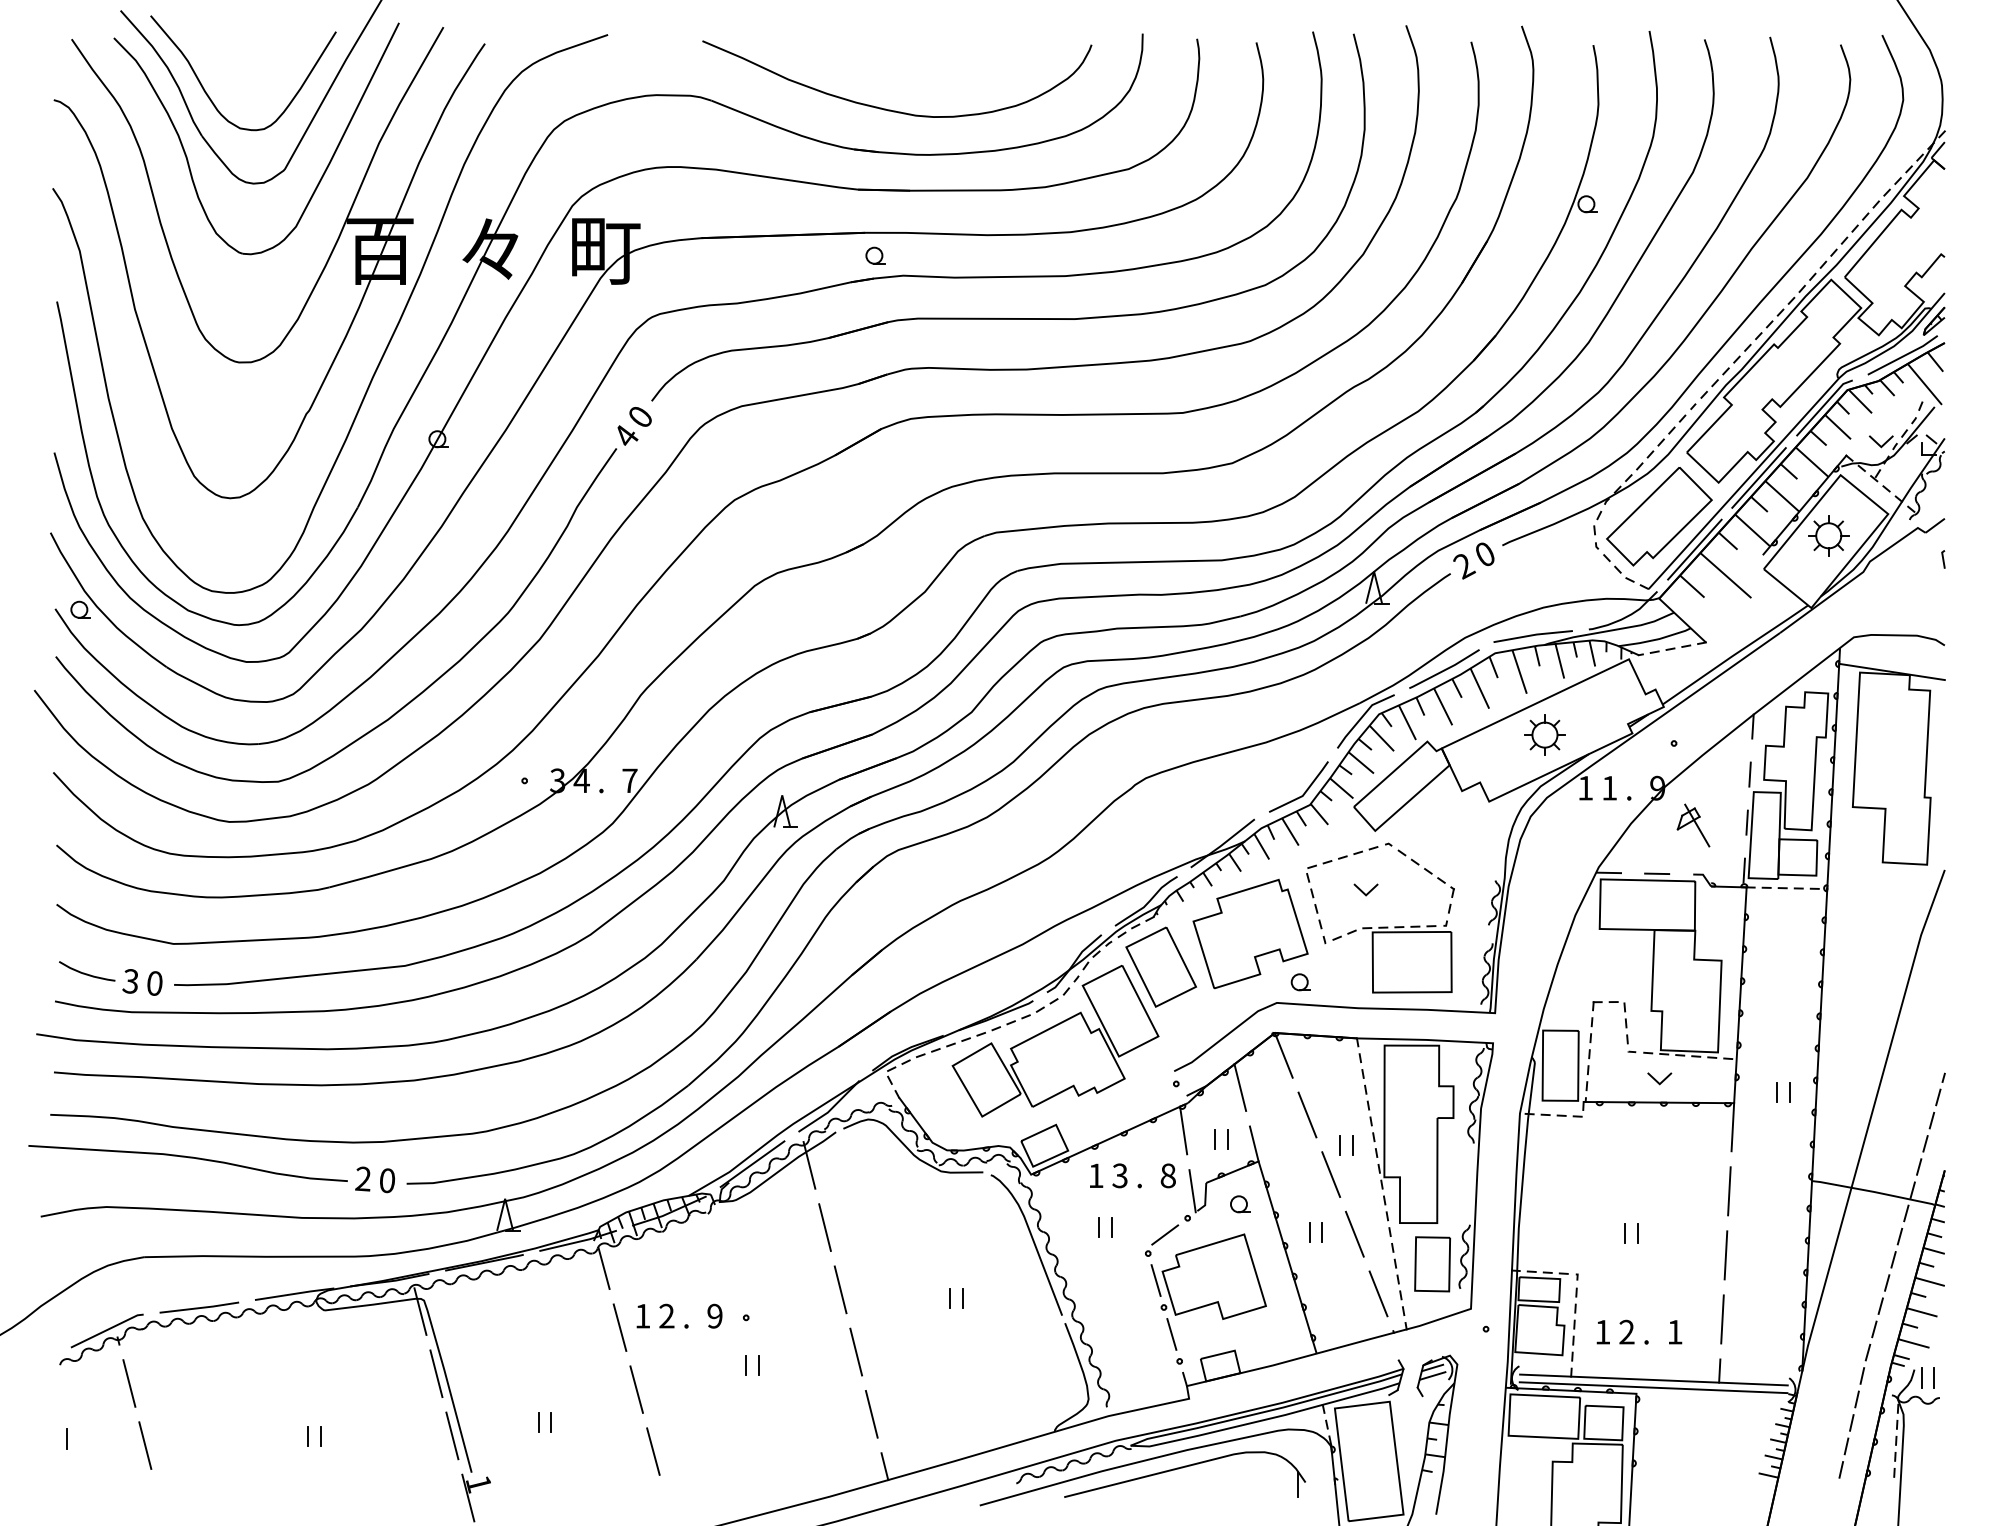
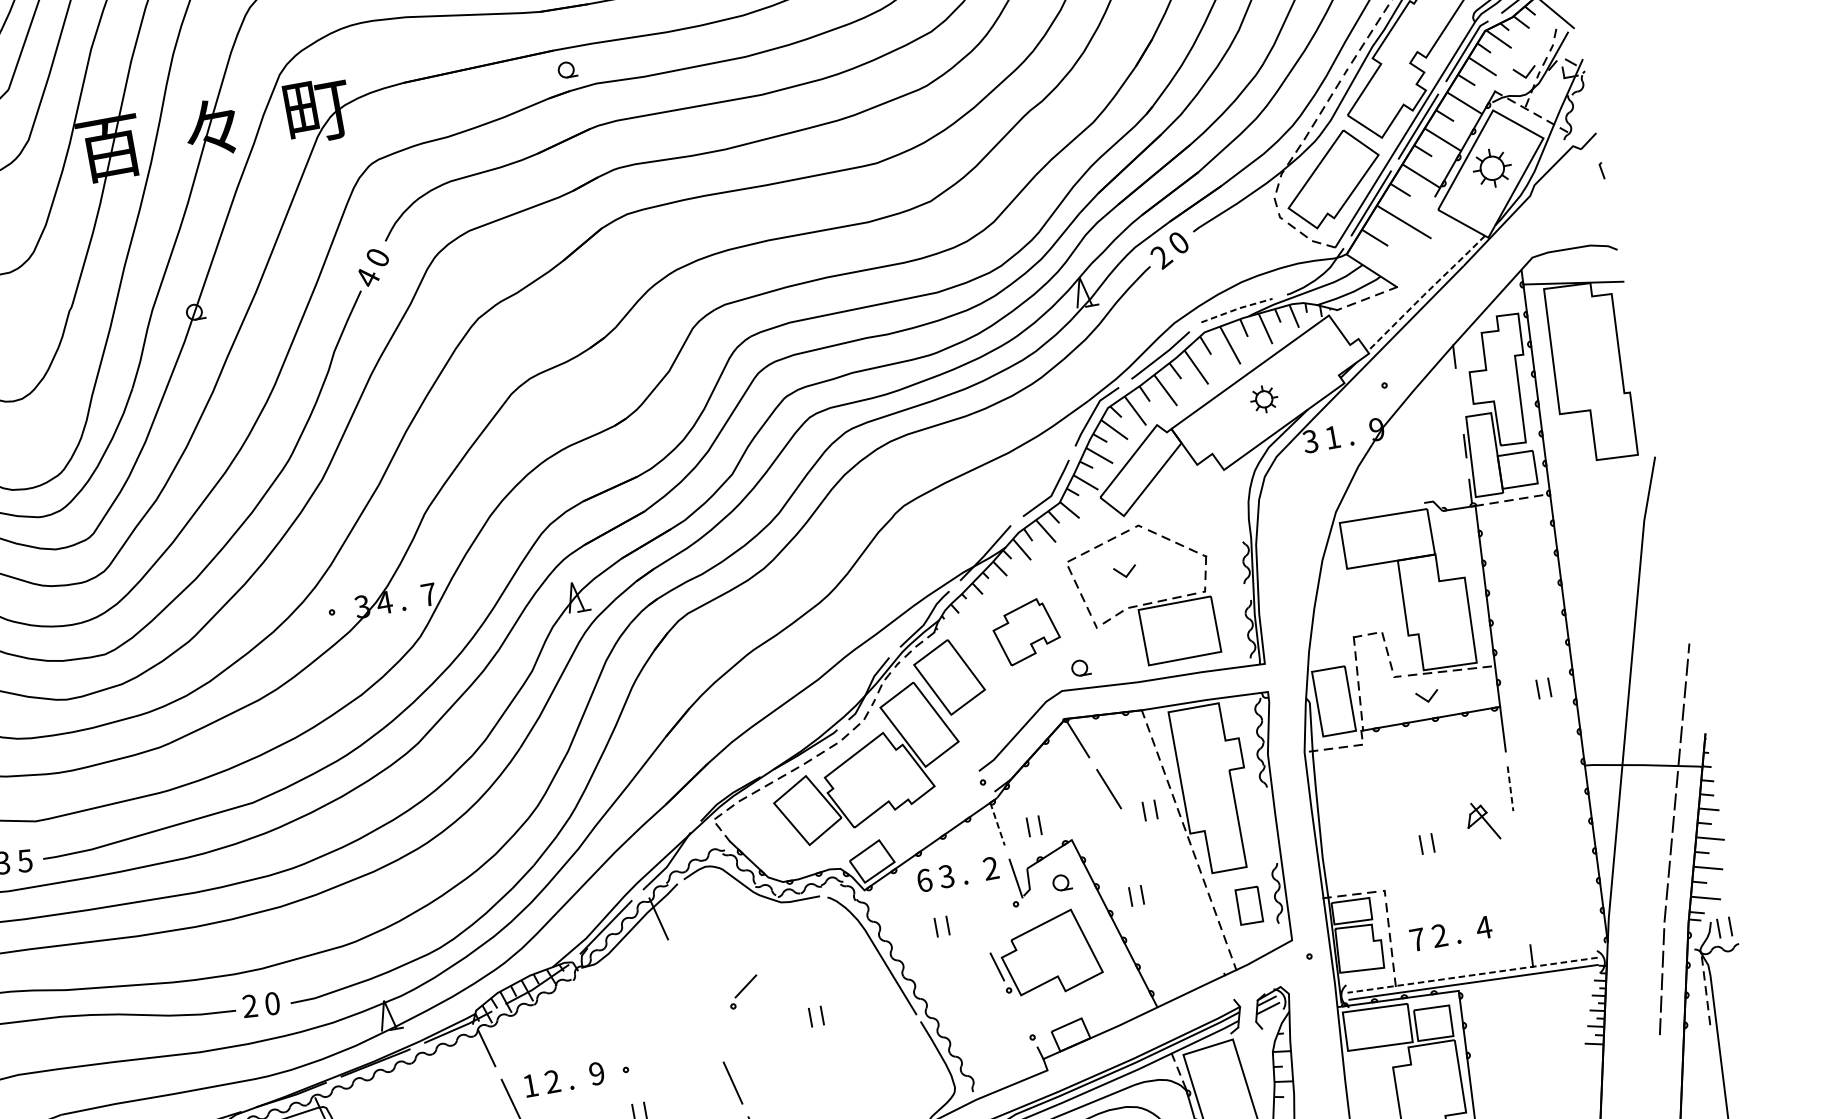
line: (1533, 635) -> (1237, 309), solid -> dashed
line: (1734, 654) -> (1425, 293), solid -> dashed
part: (1544, 734) -> (1263, 398), size x0.7
line: (1749, 774) -> (1459, 401), removed
text: (1584, 787) -> (1309, 441), 1 -> 3
part: (1693, 825) -> (1482, 821), moved
line: (1608, 872) -> (1345, 515), removed
line: (1657, 873) -> (1391, 508), removed
part: (1250, 933) -> (1026, 631), size x0.6
text: (154, 983) -> (24, 861), 0 -> 5
line: (1240, 1087) -> (1042, 775), removed
line: (1183, 1130) -> (997, 824), solid -> dashed
line: (1253, 1143) -> (1064, 824), removed
line: (1331, 1174) -> (1141, 839), removed
text: (1096, 1175) -> (924, 880), 1 -> 6
text: (1167, 1175) -> (990, 868), 8 -> 2
line: (1729, 1191) -> (1510, 788), solid -> dashed
line: (824, 1227) -> (682, 973), removed
line: (1354, 1233) -> (1172, 890), removed
part: (1162, 1240) -> (744, 991), moved
line: (1725, 1255) -> (1517, 848), removed
part: (1432, 1264) -> (1249, 905), size x0.7
line: (840, 1289) -> (708, 1028), removed
line: (1378, 1293) -> (1204, 941), removed
line: (1722, 1319) -> (1525, 908), removed
text: (1602, 1332) -> (1417, 940), 1 -> 7
text: (1674, 1332) -> (1483, 928), 1 -> 4
line: (1171, 1334) -> (1020, 1014), removed
line: (1653, 1380) -> (1472, 975), solid -> dashed

